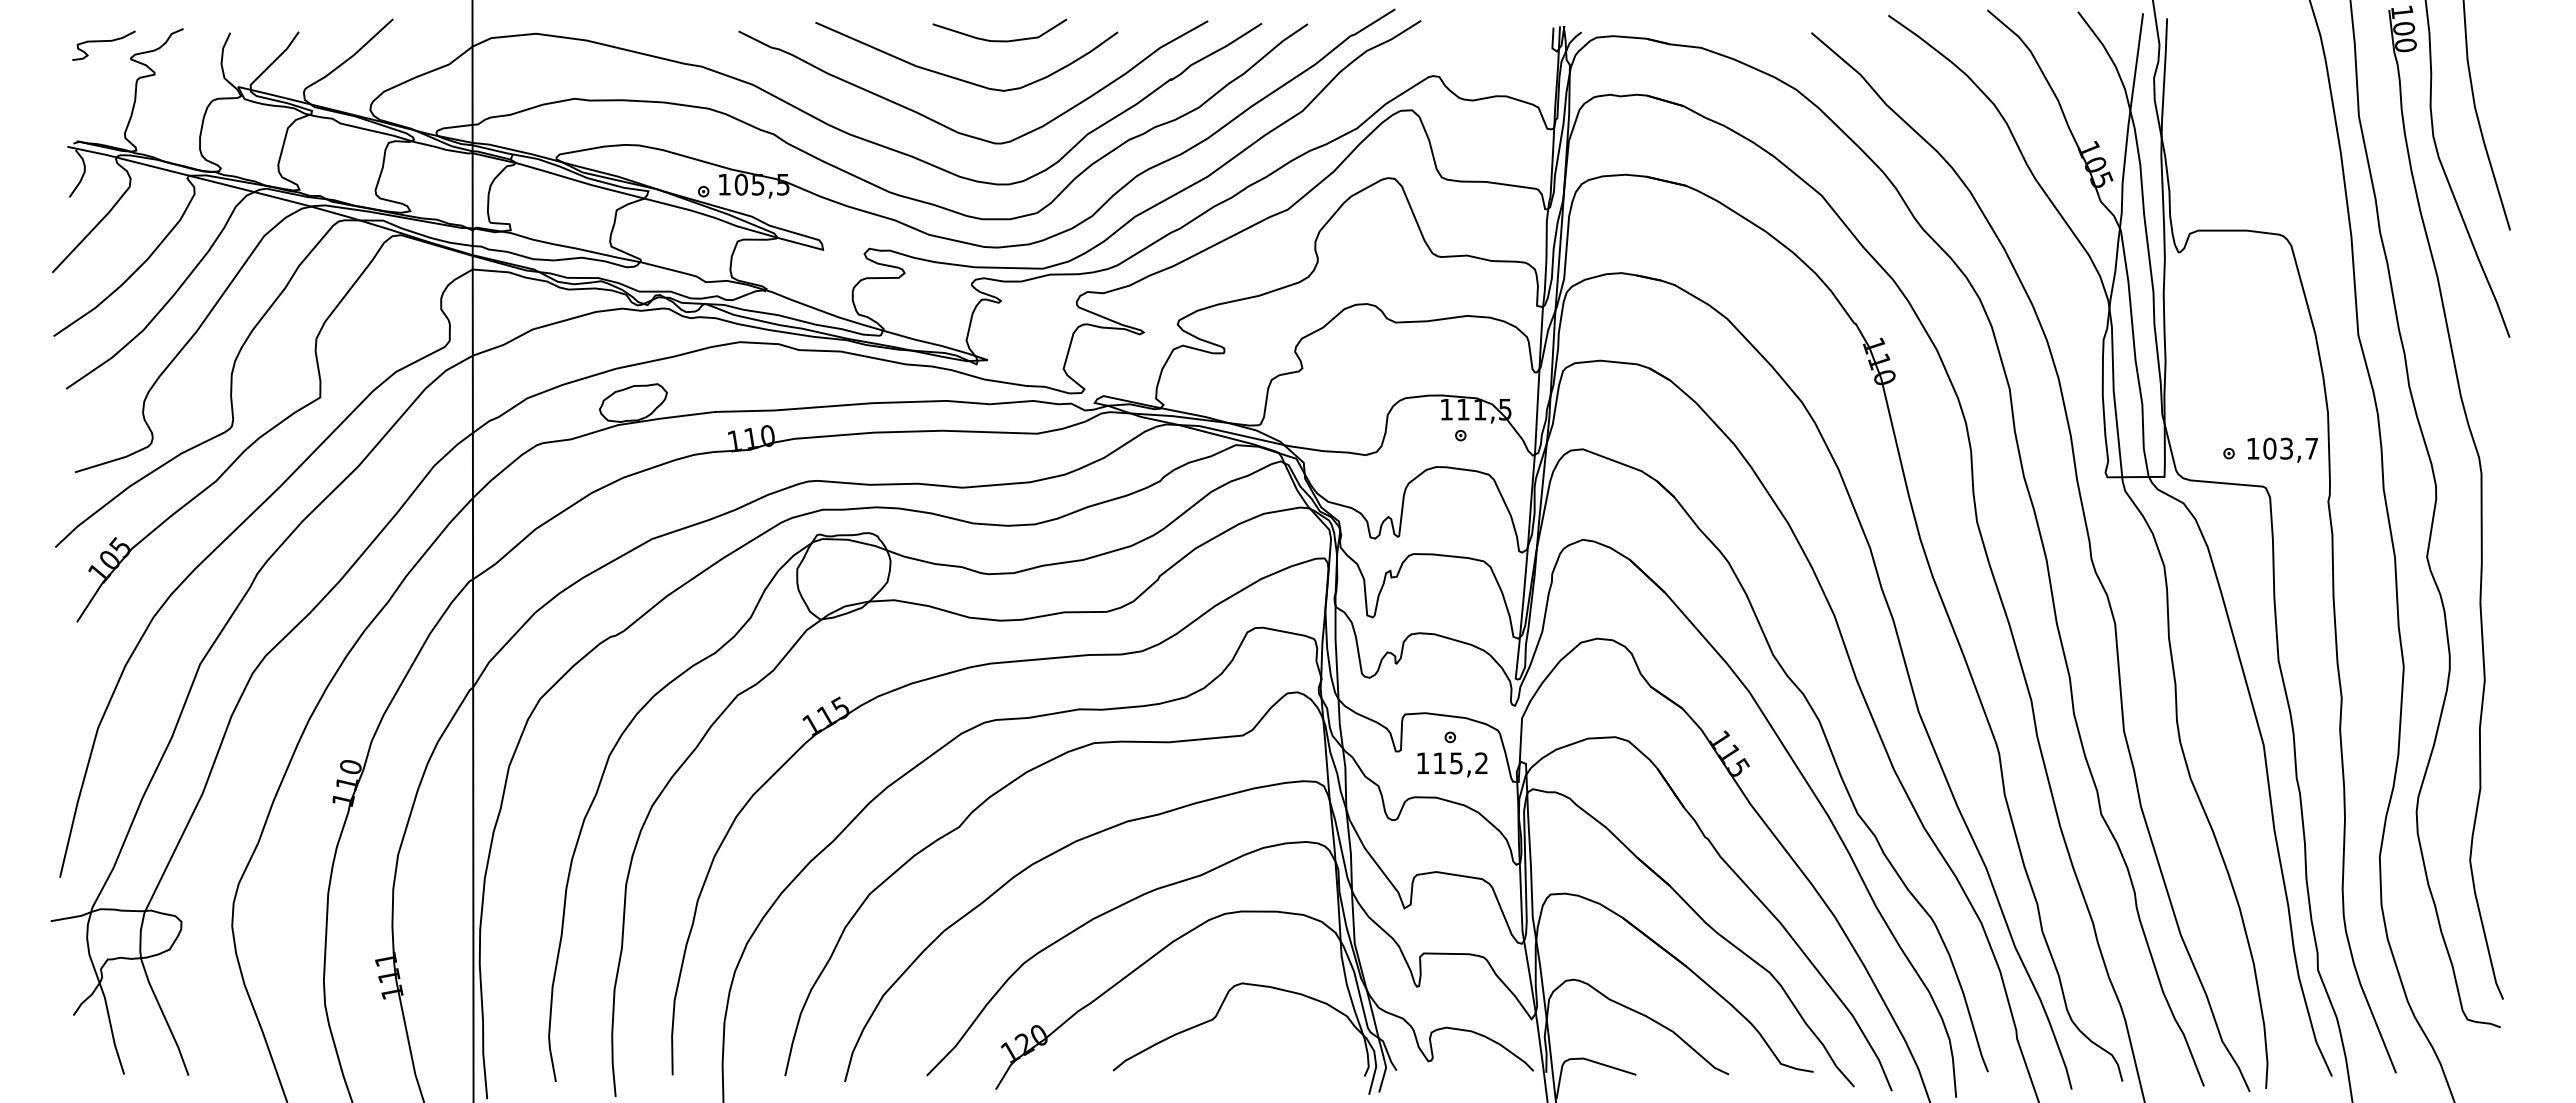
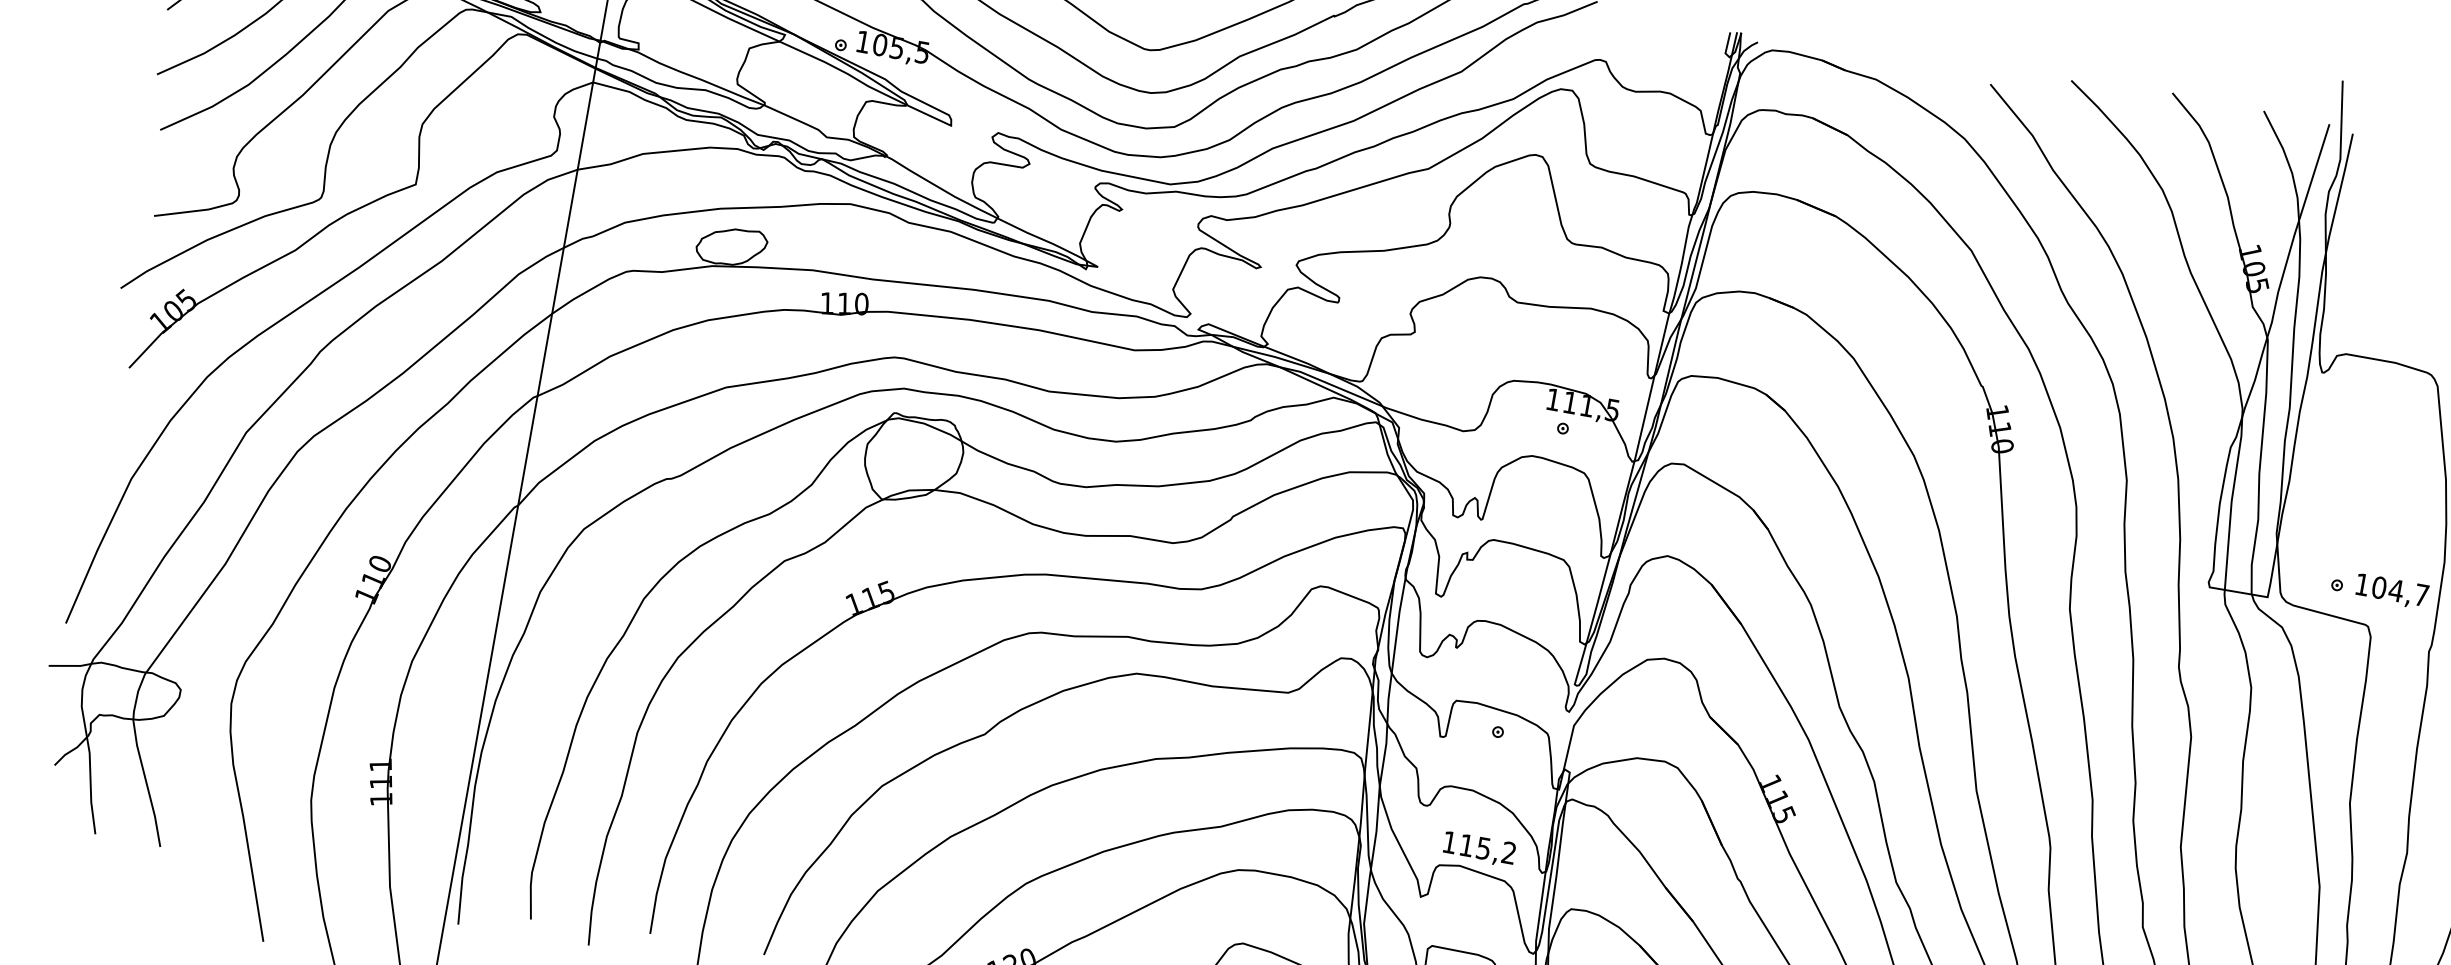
text: (2286, 448) -> (2396, 590), 103,7 -> 104,7
text: (1452, 764) -> (1479, 848), moved

